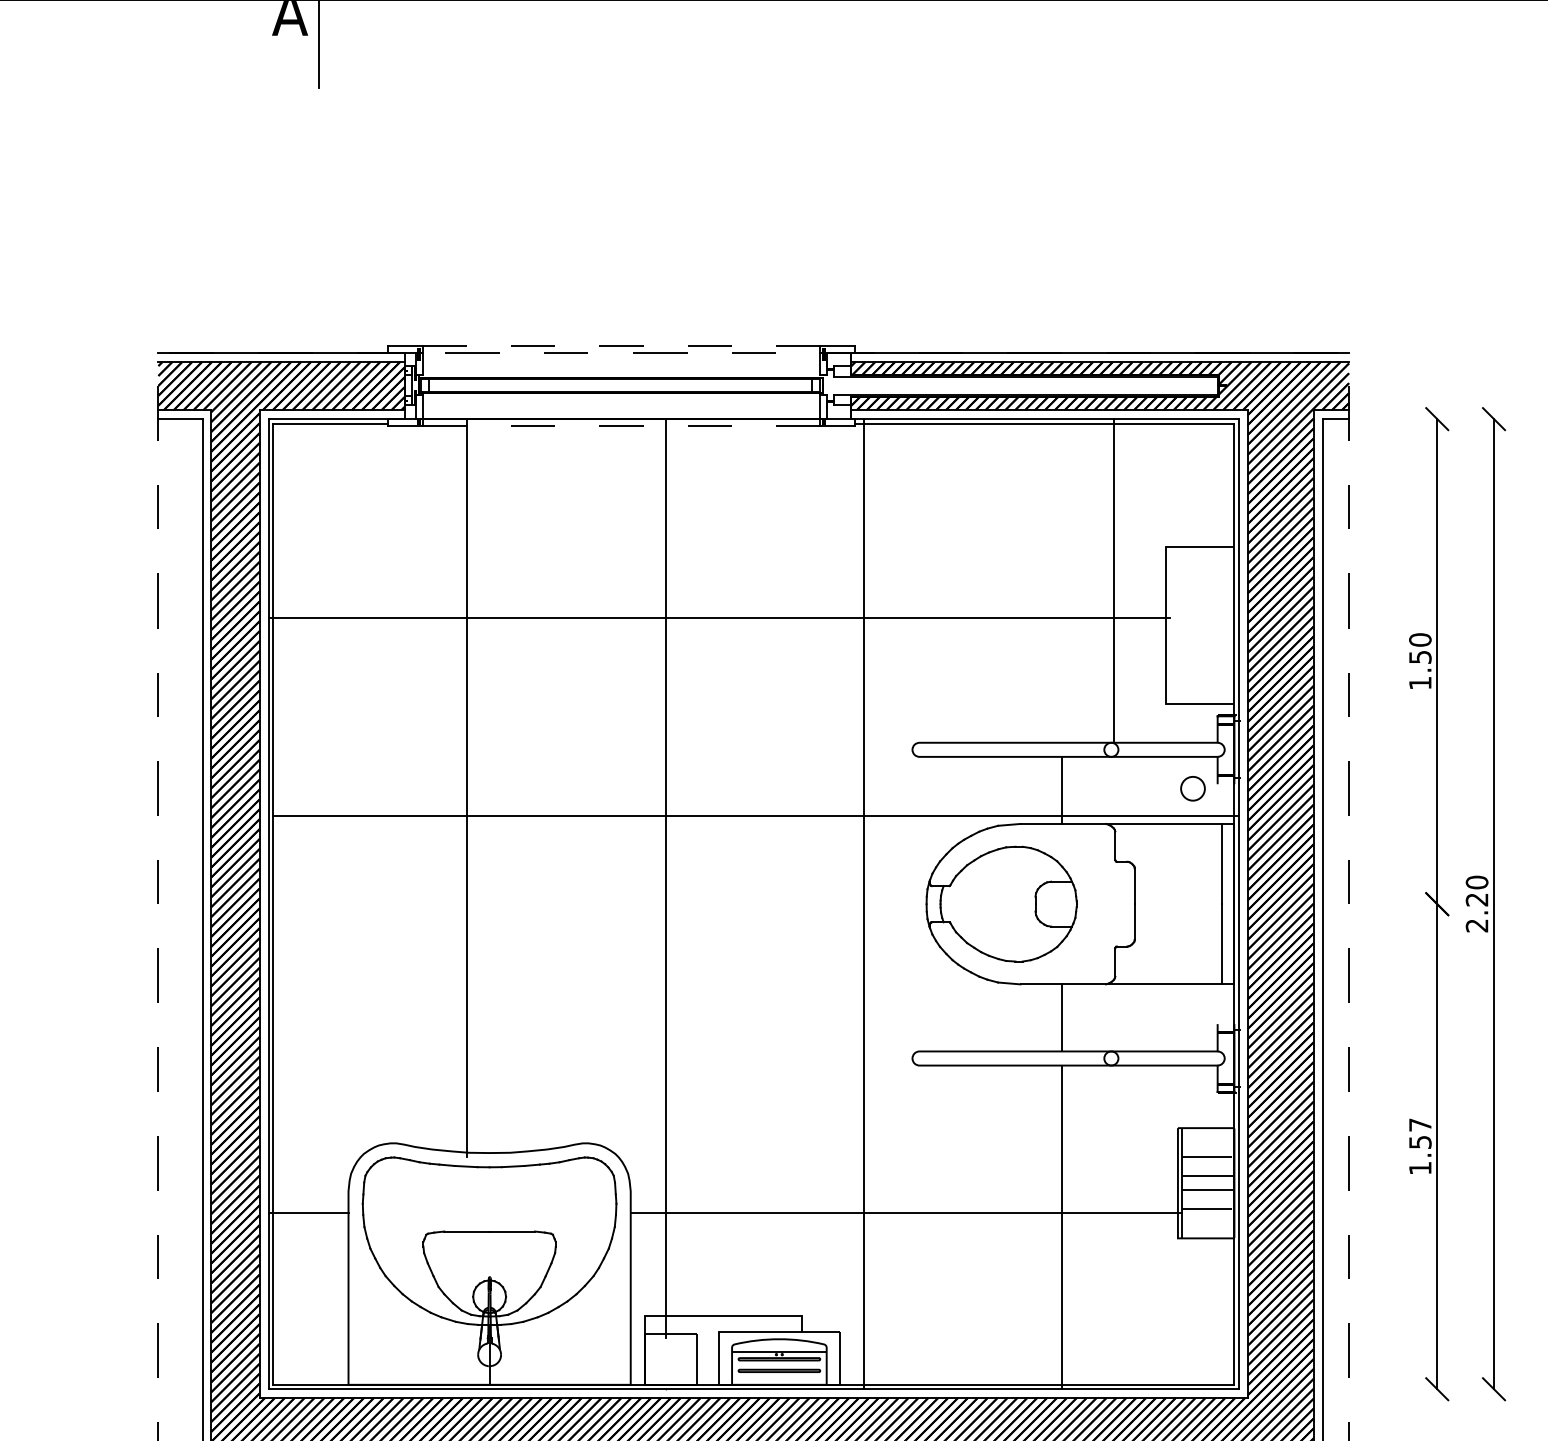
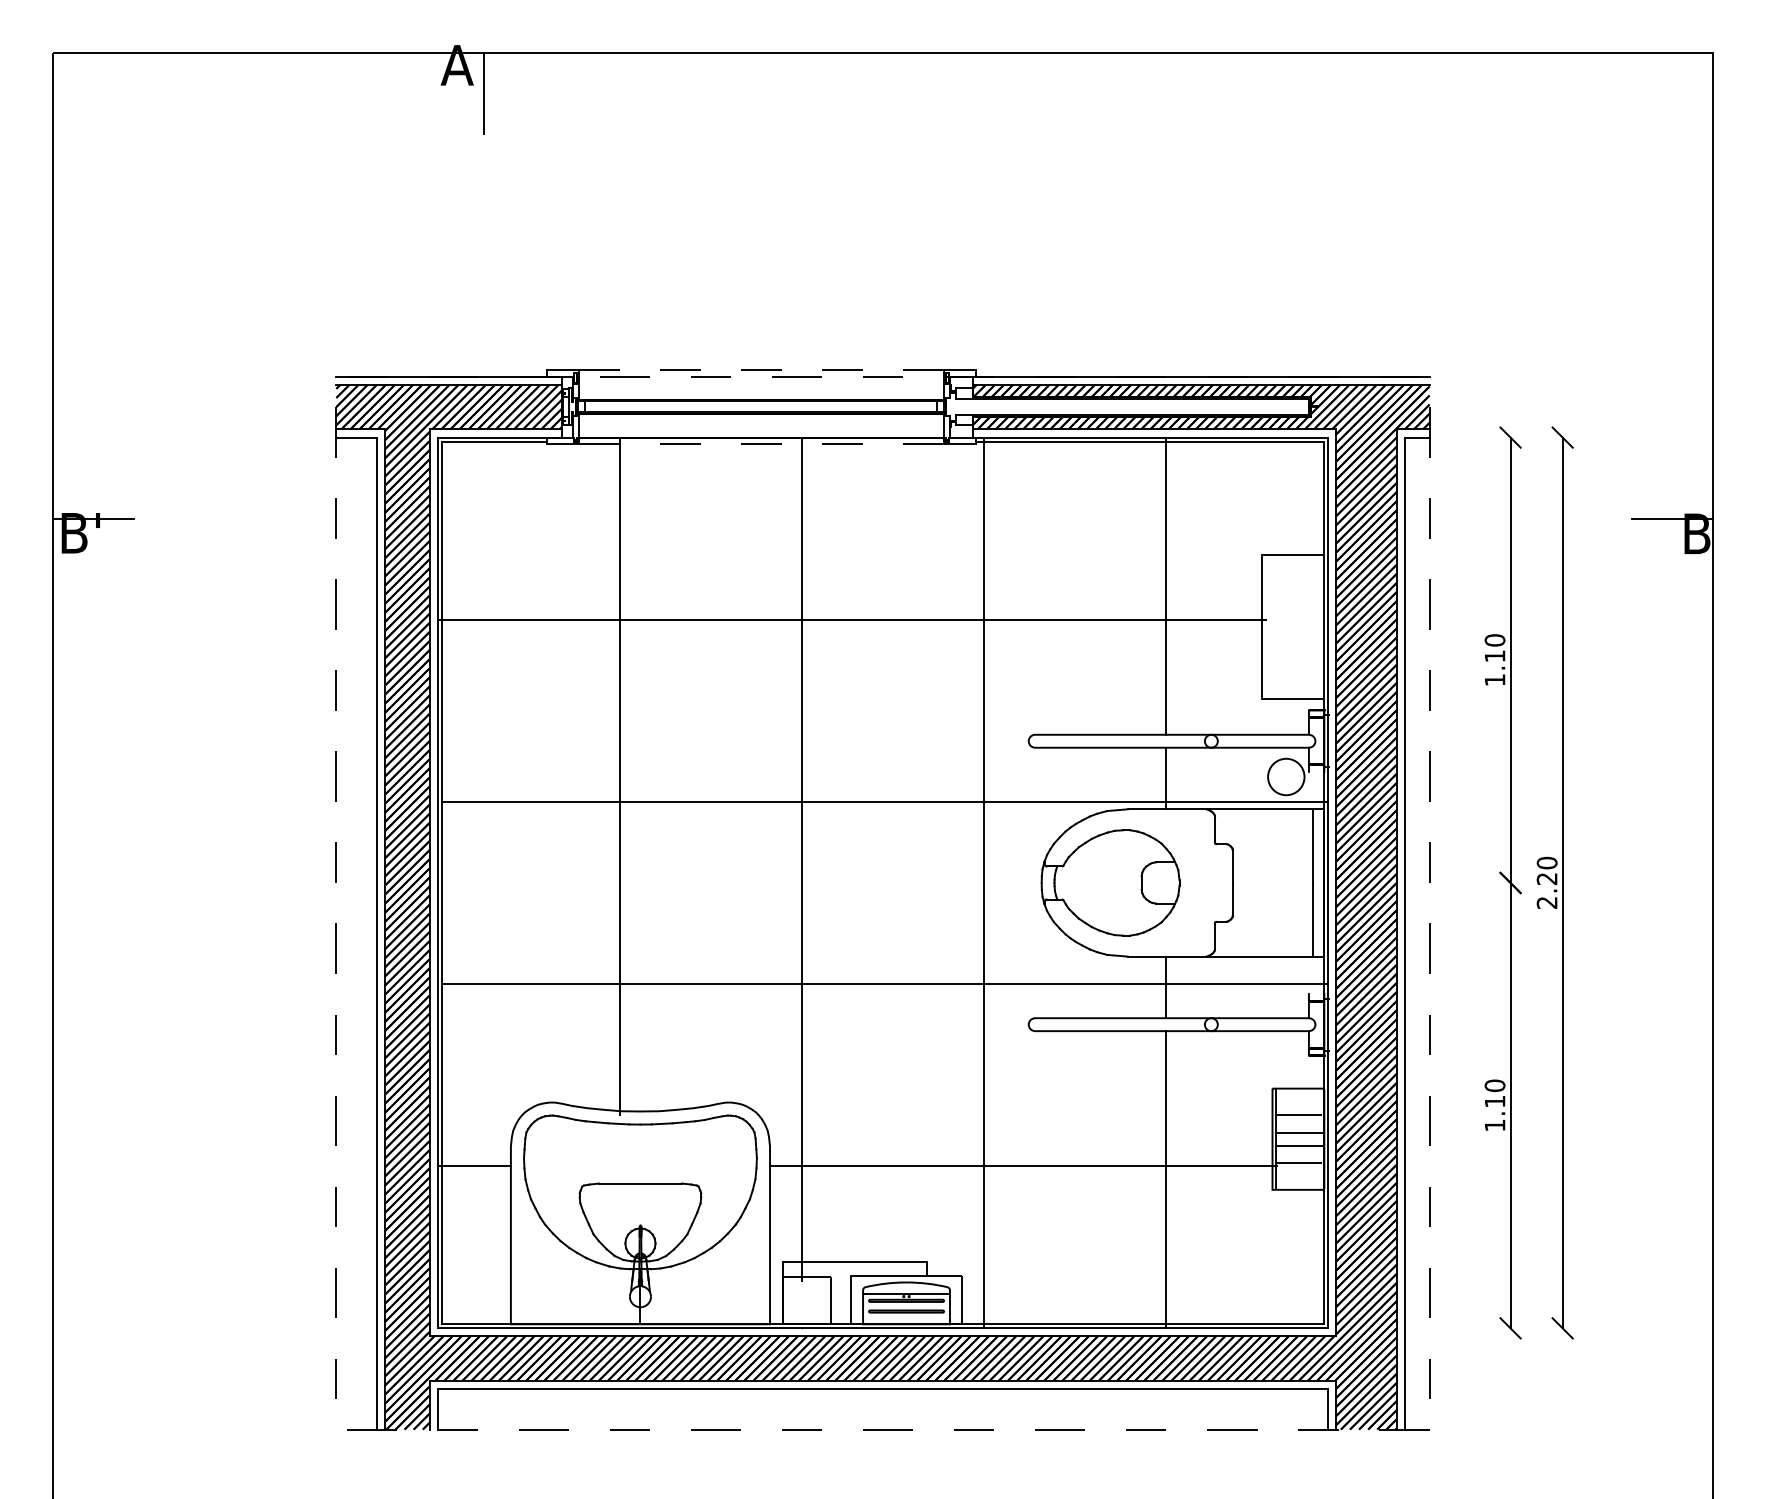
line: (1113, 580) -> (1166, 585), moved
text: (1420, 657) -> (1495, 656), 1.50 -> 1.10
circle: (1193, 788) -> (1286, 776), size x1.67
line: (755, 1014) -> (884, 984), added
text: (1419, 1133) -> (1494, 1093), 1.57 -> 1.10

